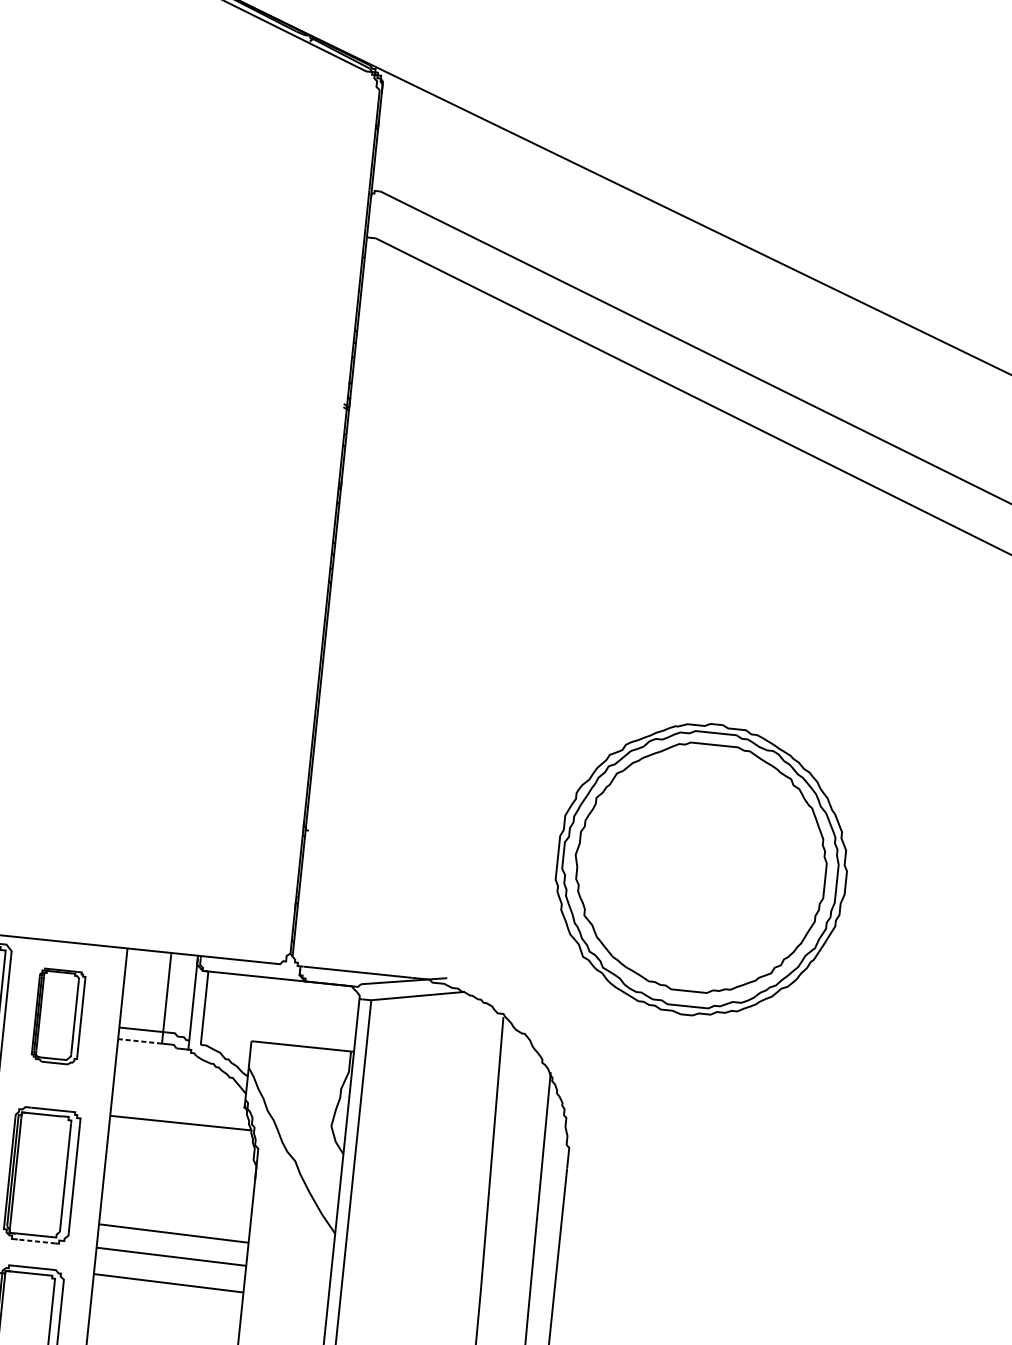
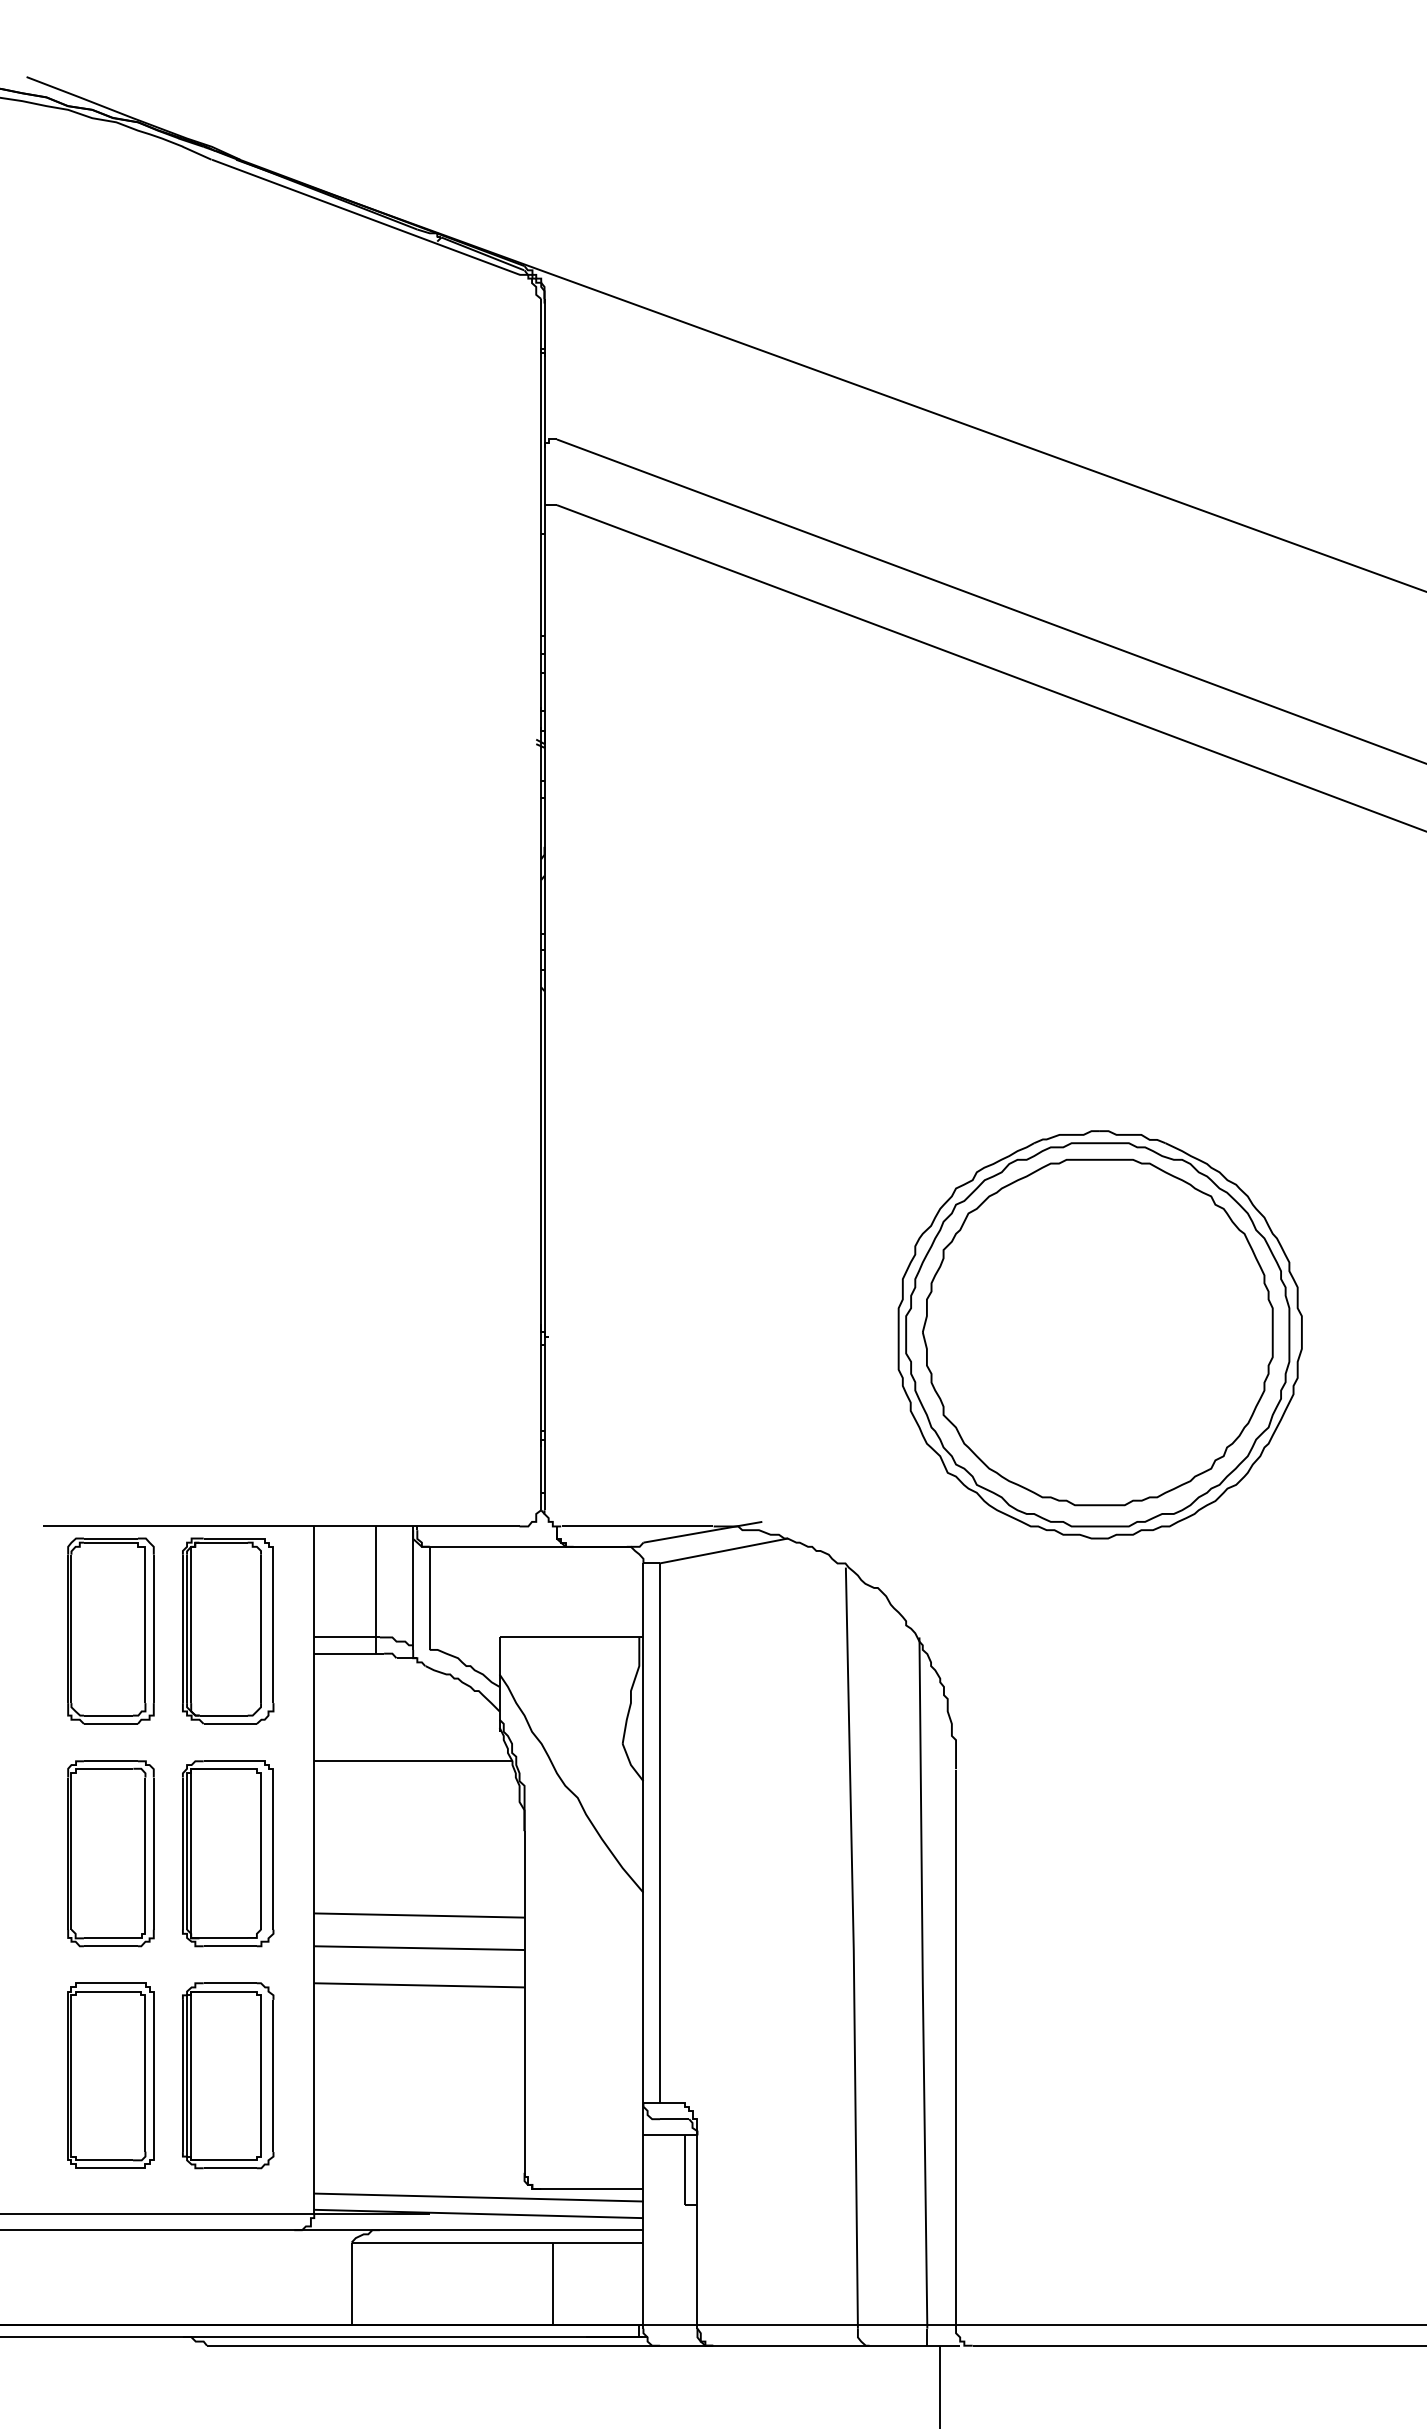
part: (58, 1016) -> (228, 1630), size x1.43
line: (139, 1041) -> (344, 1653), dashed -> solid
line: (36, 1241) -> (230, 1946), dashed -> solid

